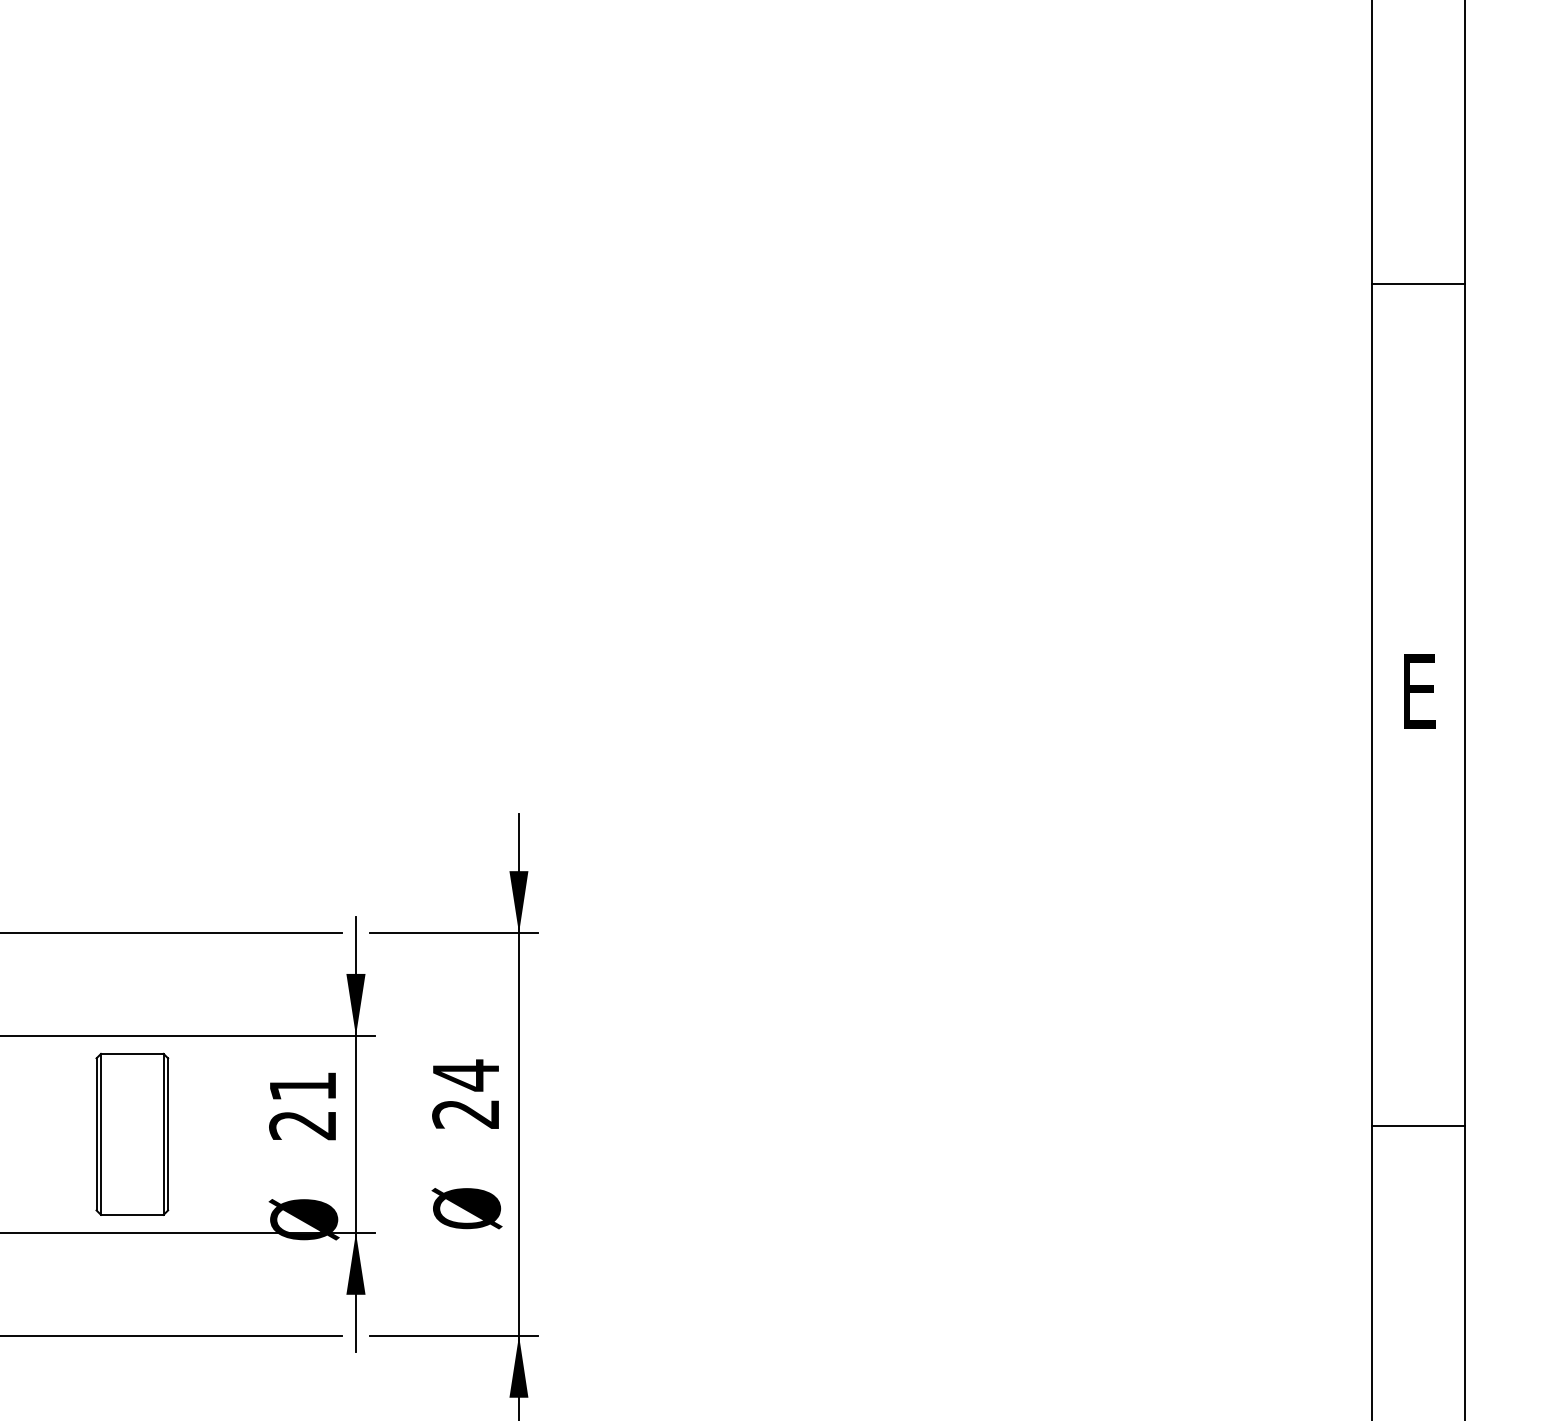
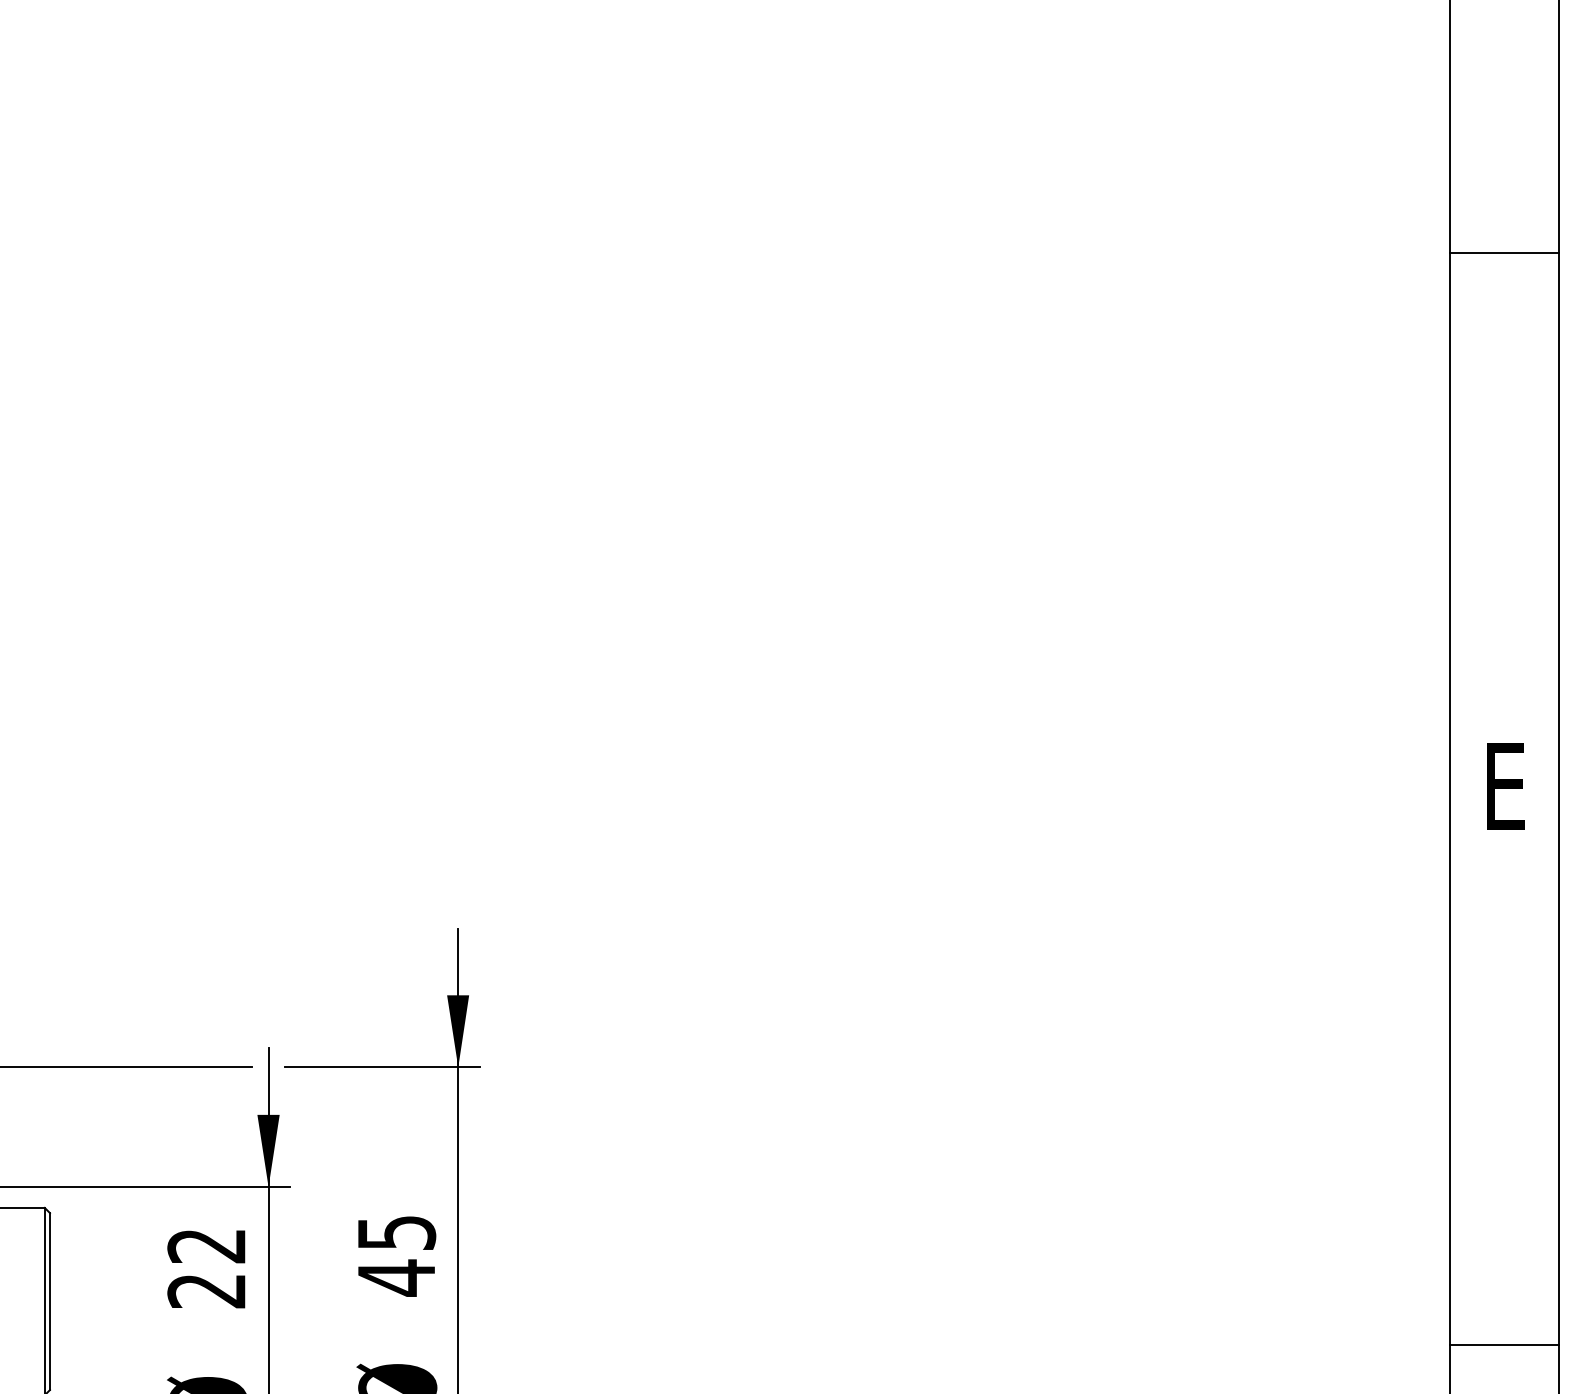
line: (1418, 283) -> (1504, 252), moved
text: (302, 1086) -> (206, 1245), 21 -> 22
text: (466, 1094) -> (397, 1255), 24 -> 45
line: (1418, 1126) -> (1504, 1345), moved

